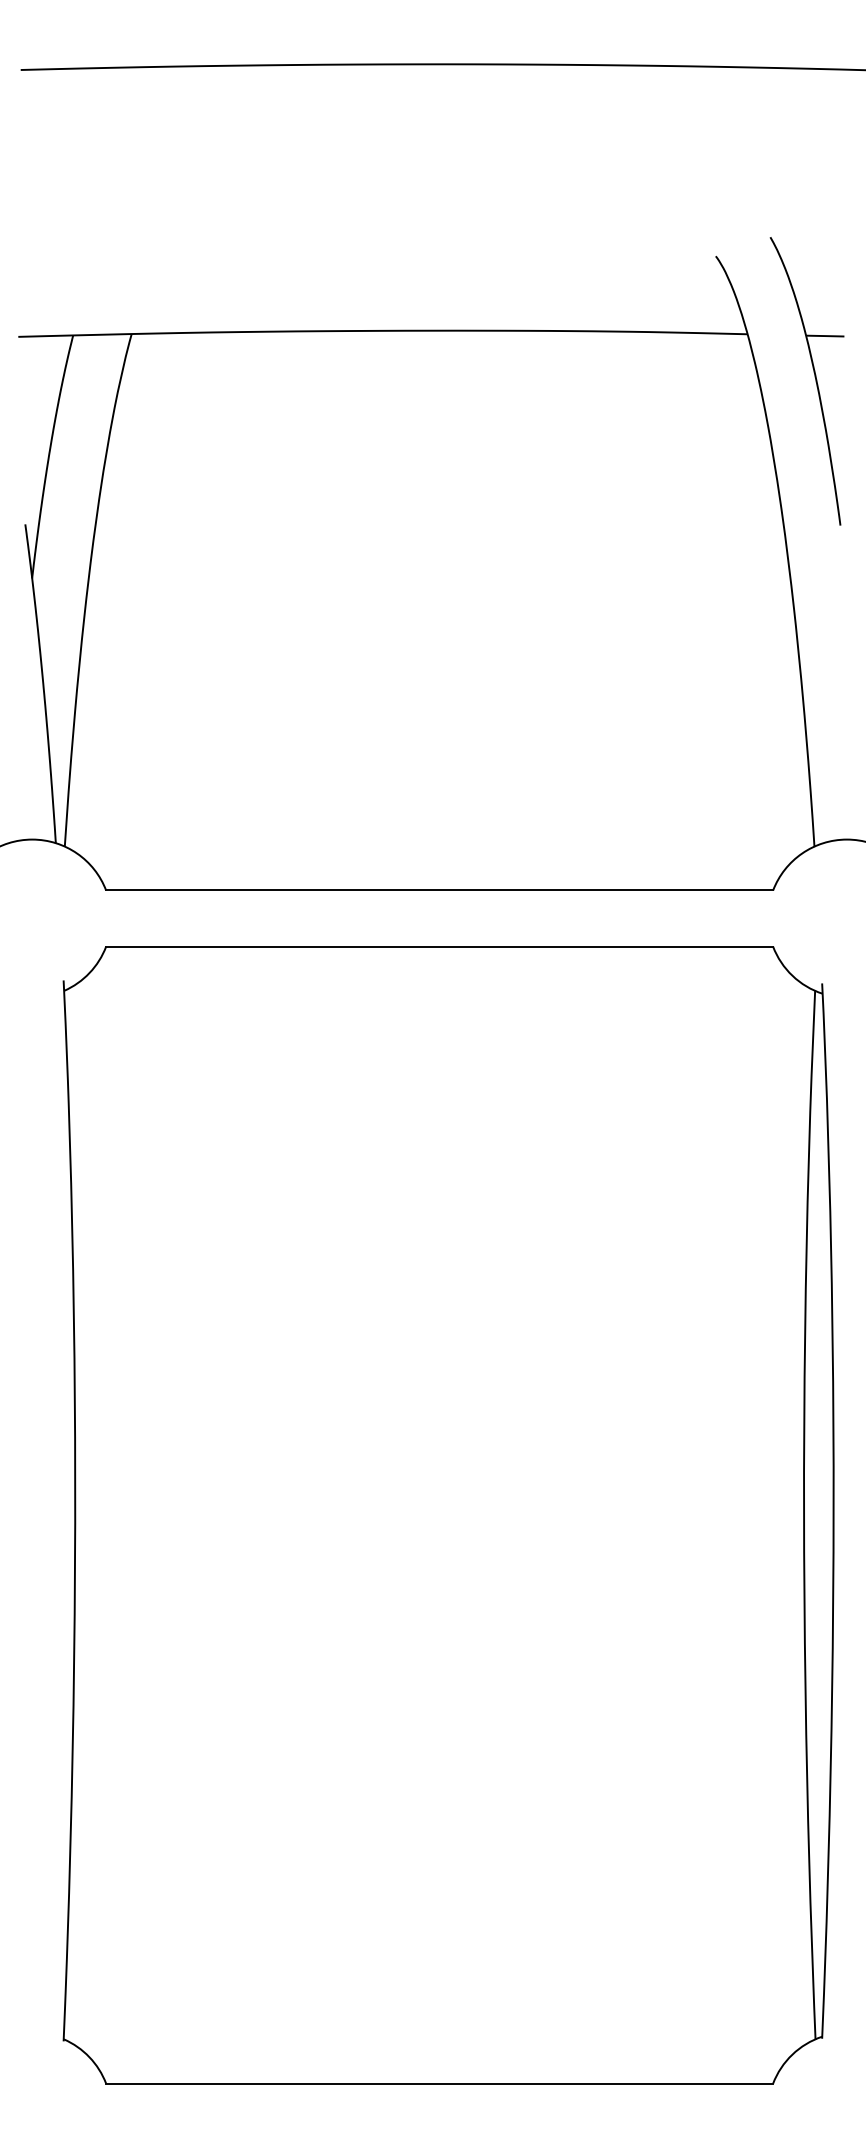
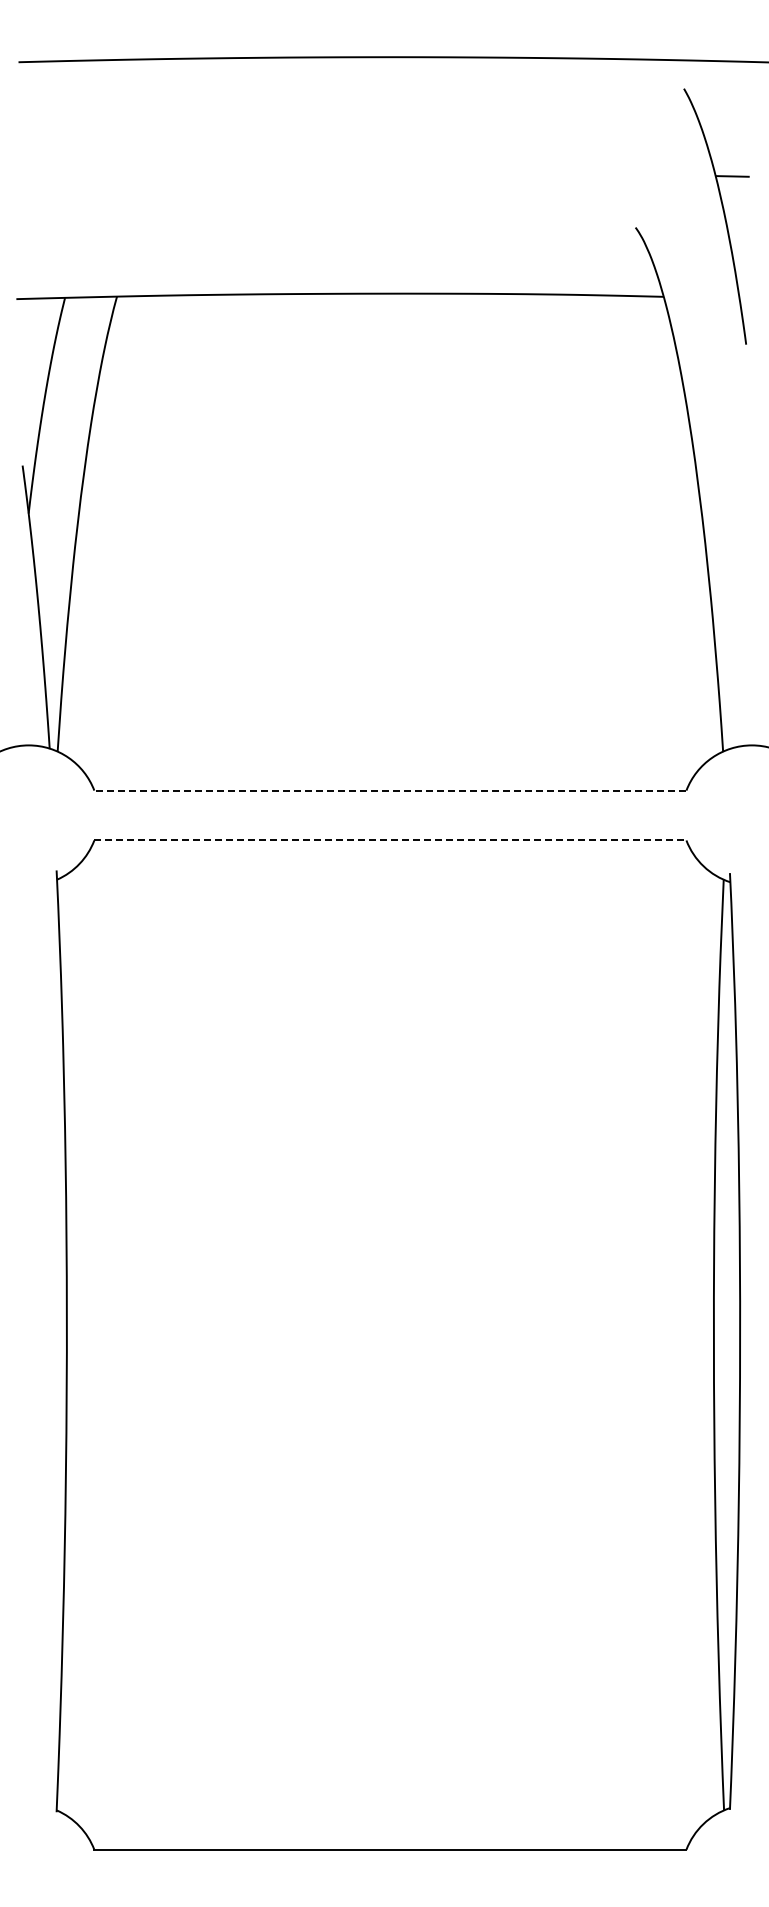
part: (814, 380) -> (723, 215), moved
line: (438, 890) -> (389, 790), solid -> dashed
line: (439, 946) -> (390, 840), solid -> dashed

